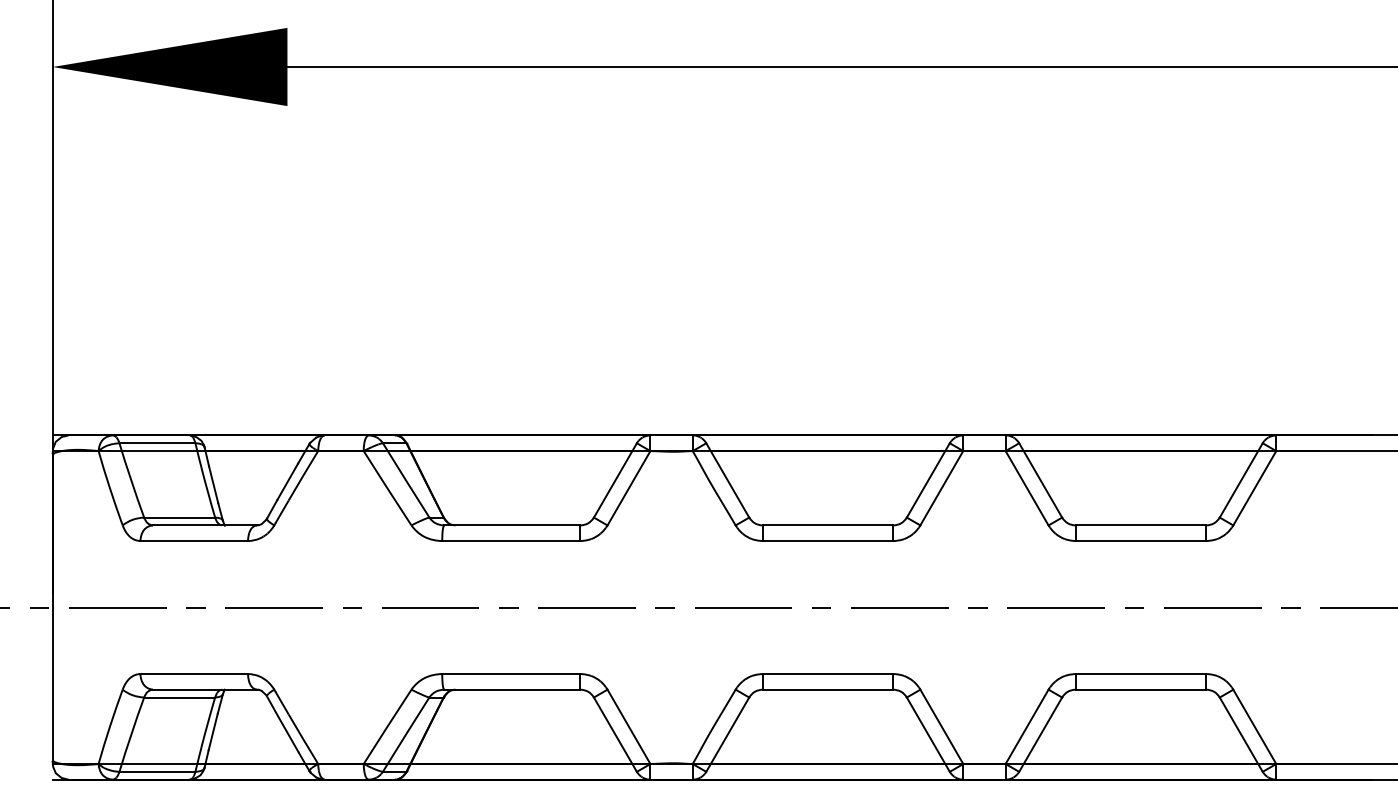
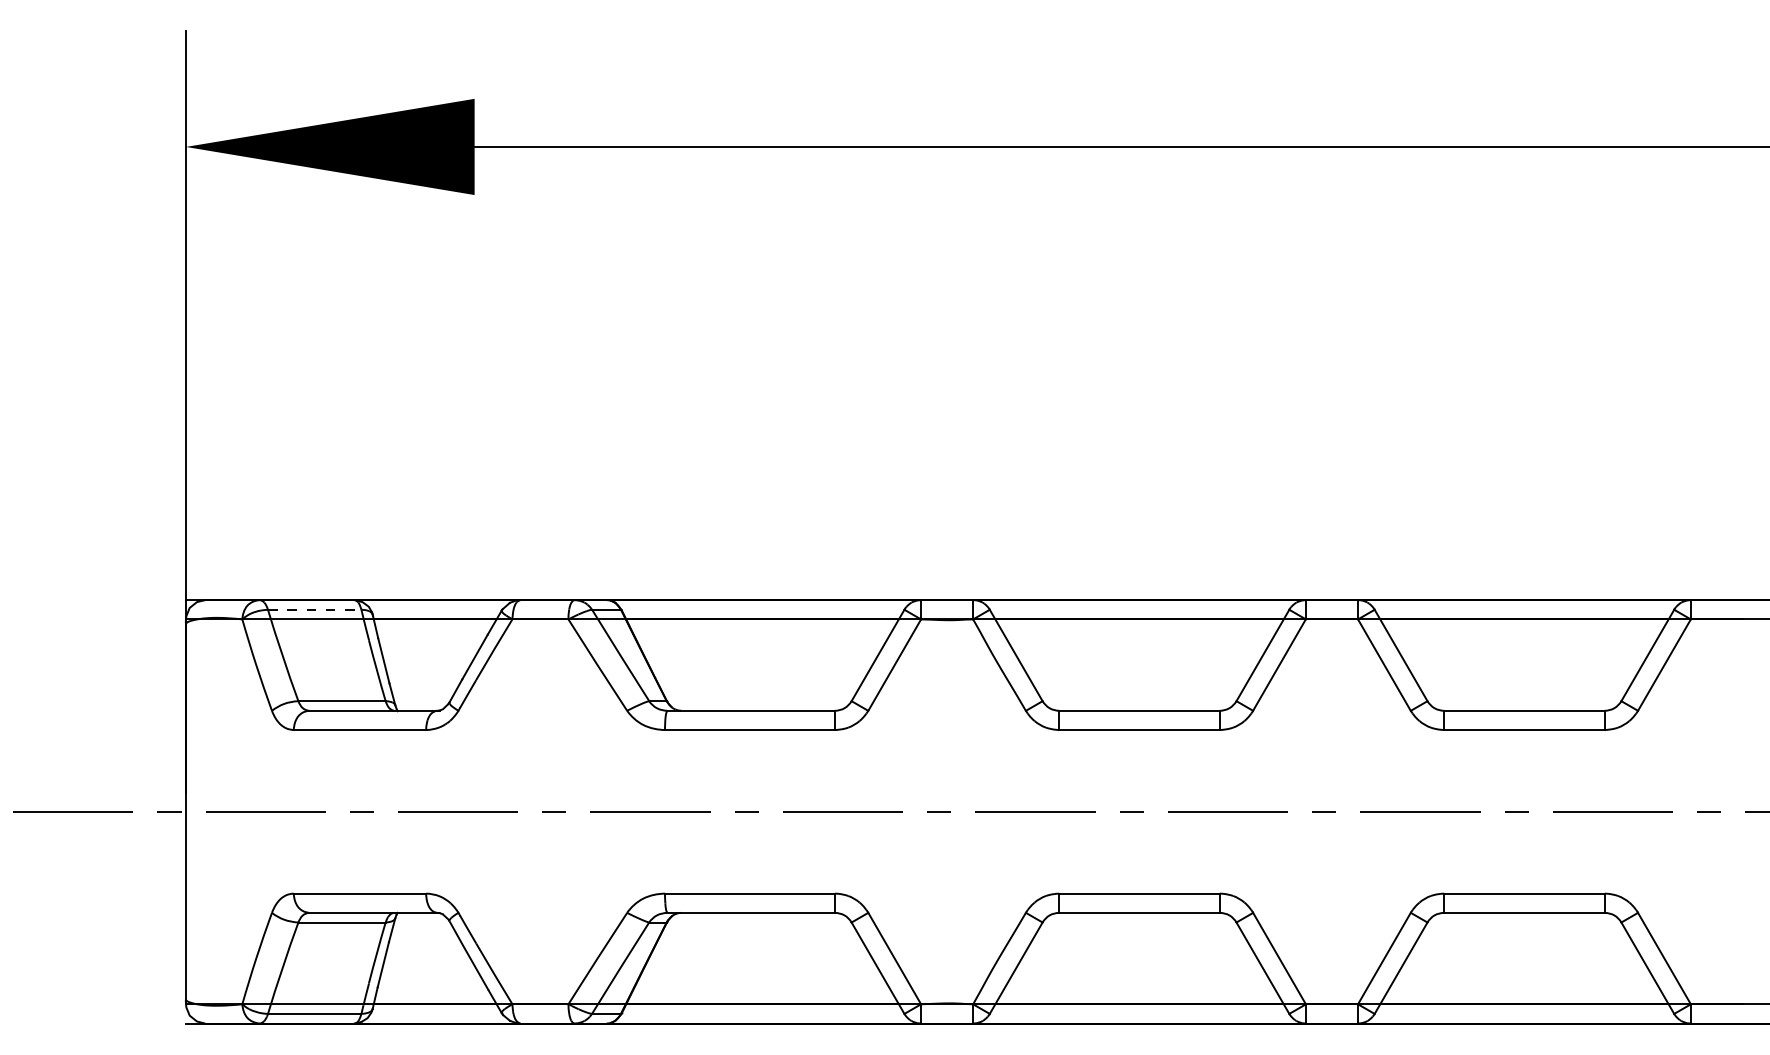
line: (157, 443) -> (314, 609), solid -> dashed

